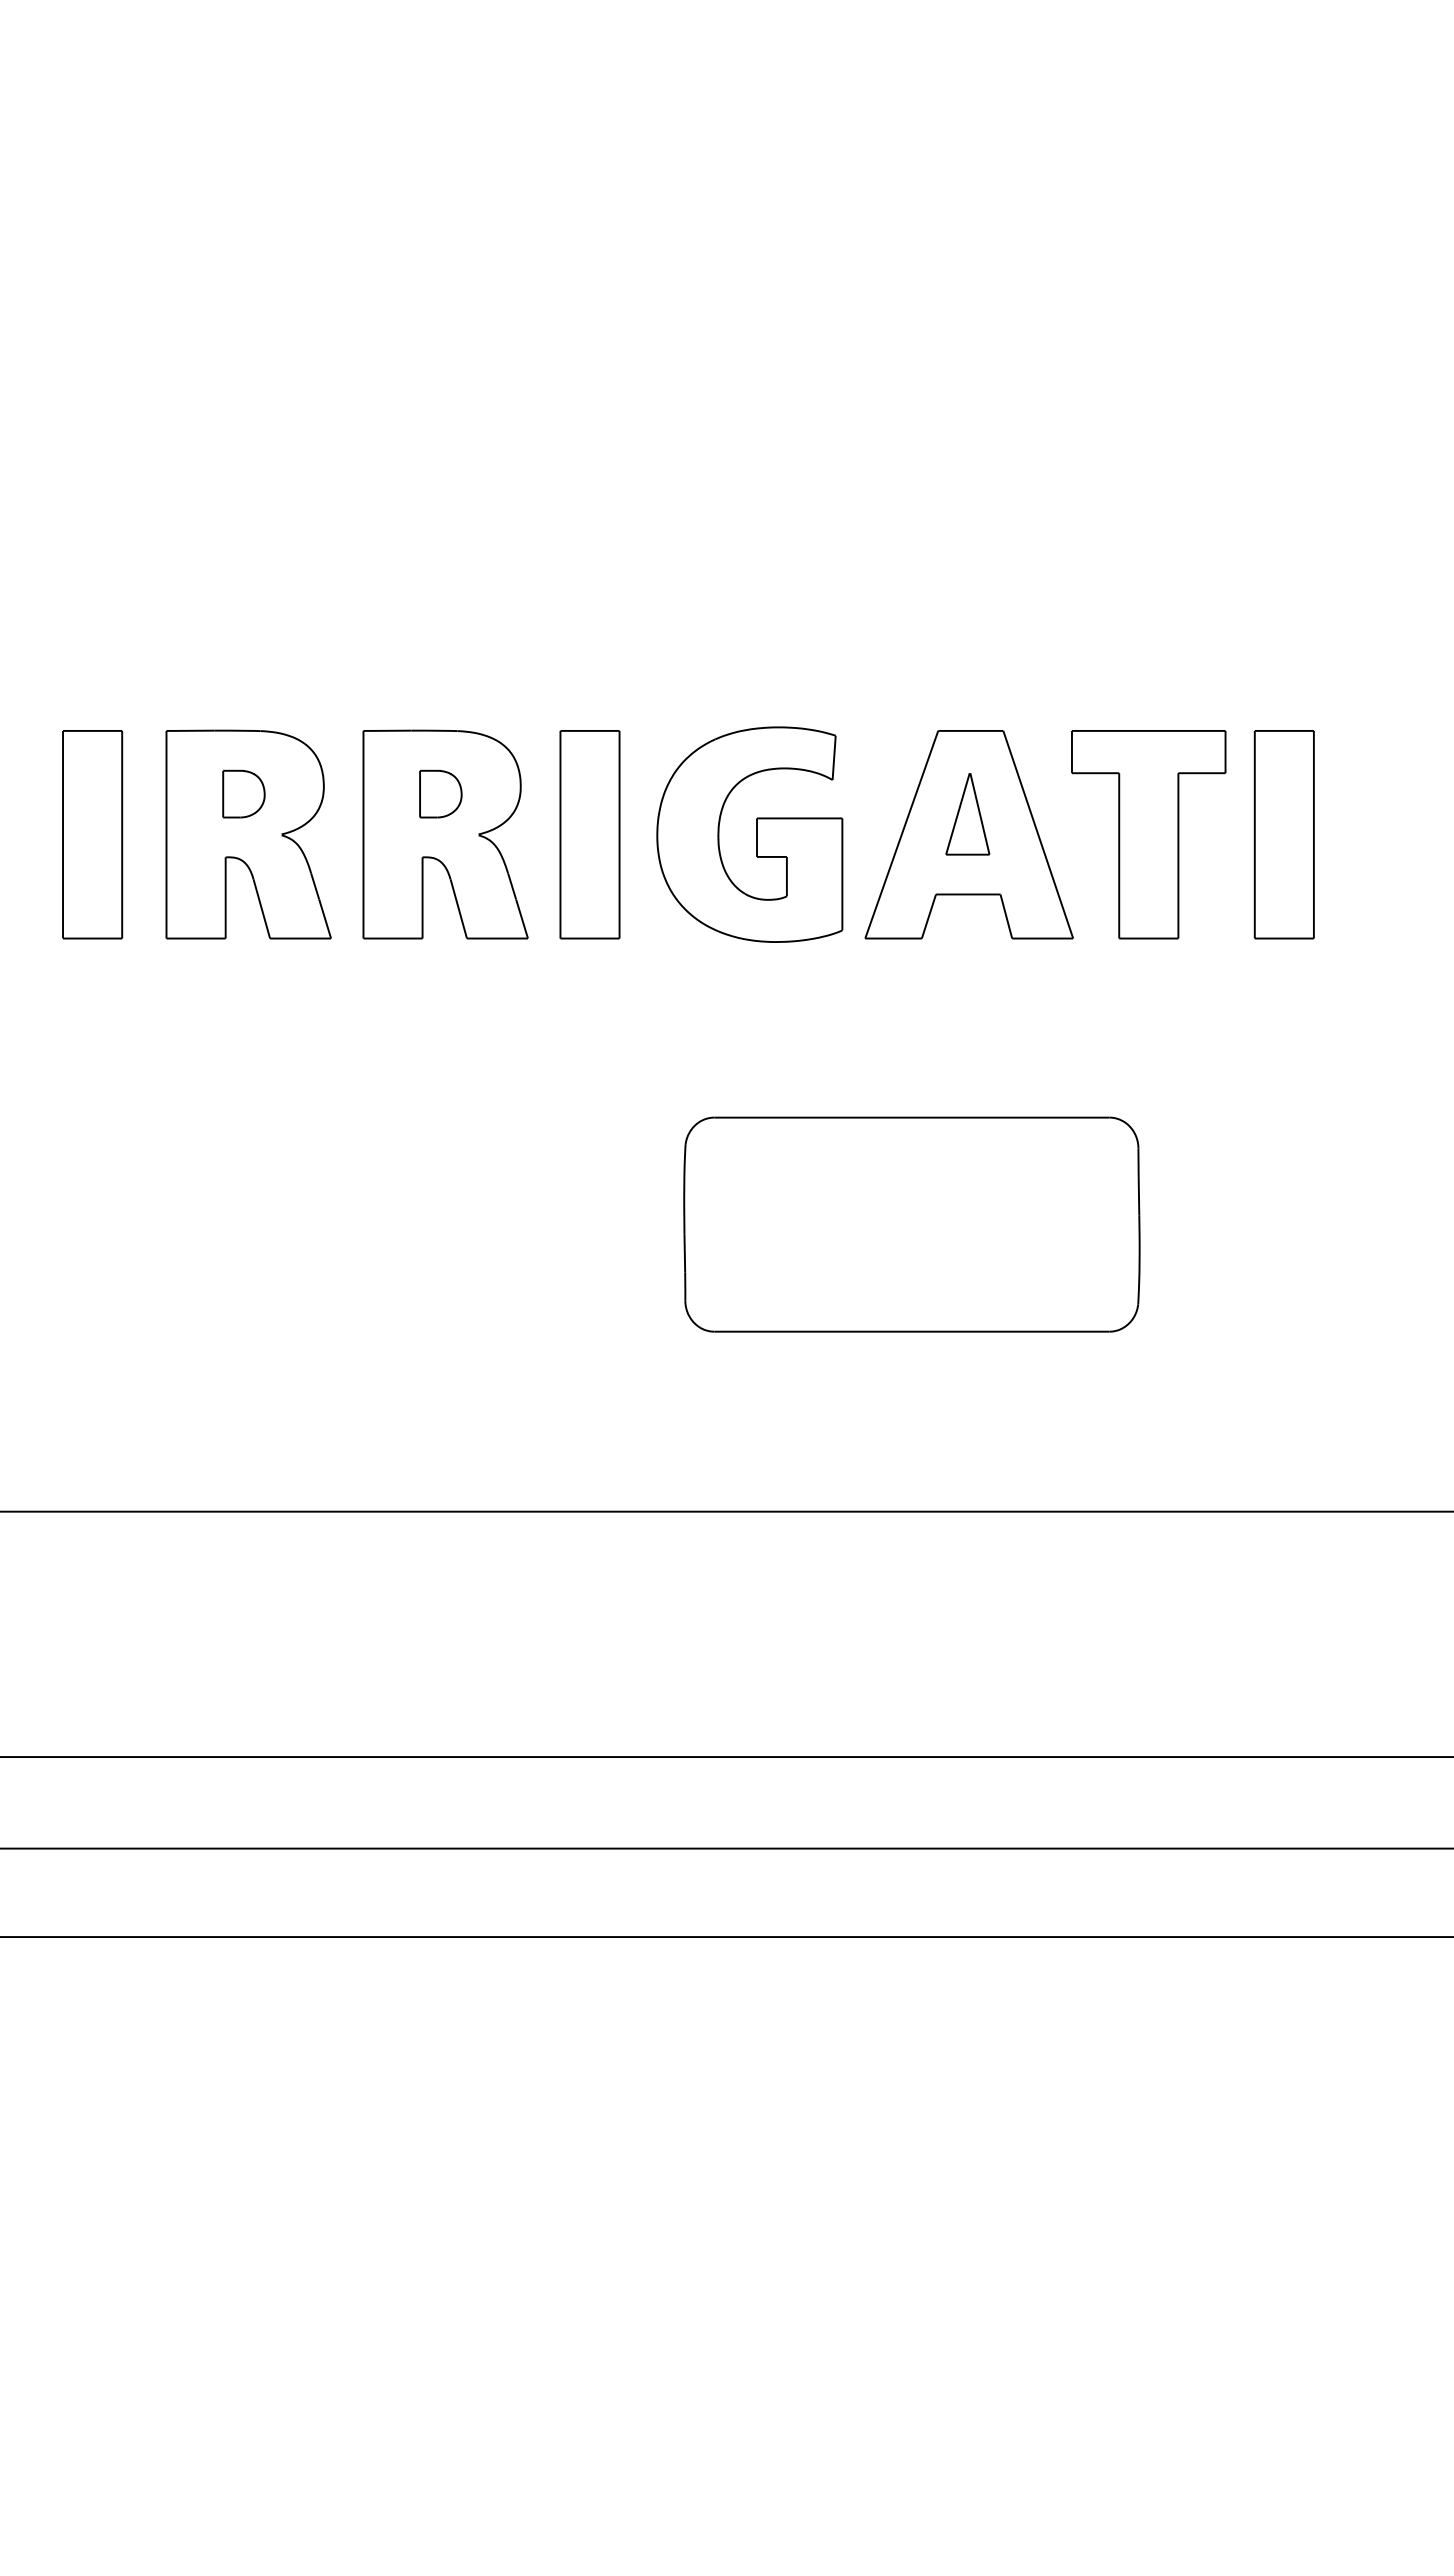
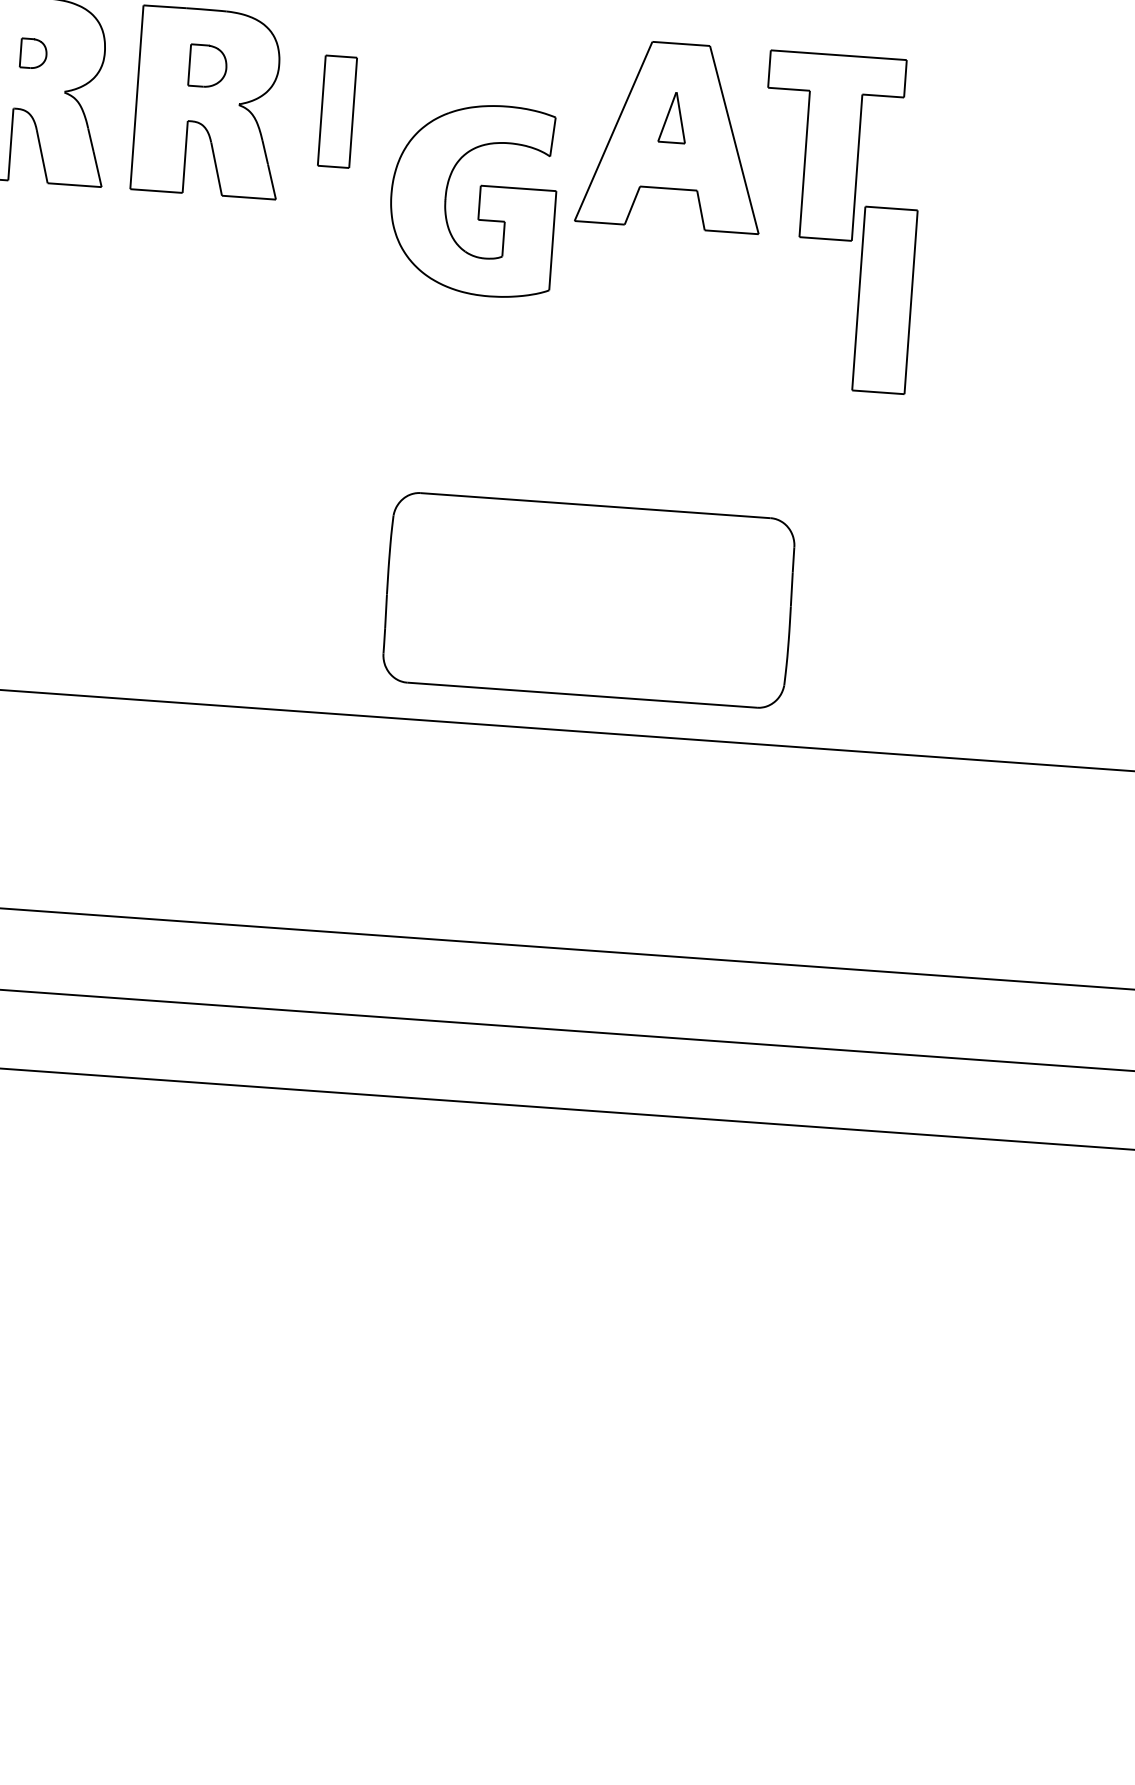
part: (243, 793) -> (33, 53), size x0.7
part: (967, 814) -> (673, 117), size x0.7
part: (589, 834) -> (337, 111), size x0.6
part: (756, 834) -> (479, 199), moved
part: (1283, 834) -> (884, 300), moved
part: (911, 1224) -> (588, 600), moved

